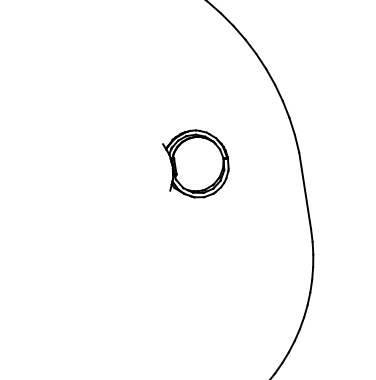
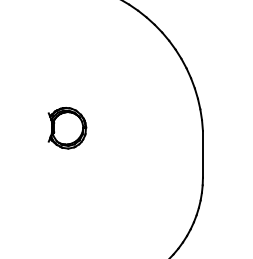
part: (197, 164) -> (67, 128), moved

